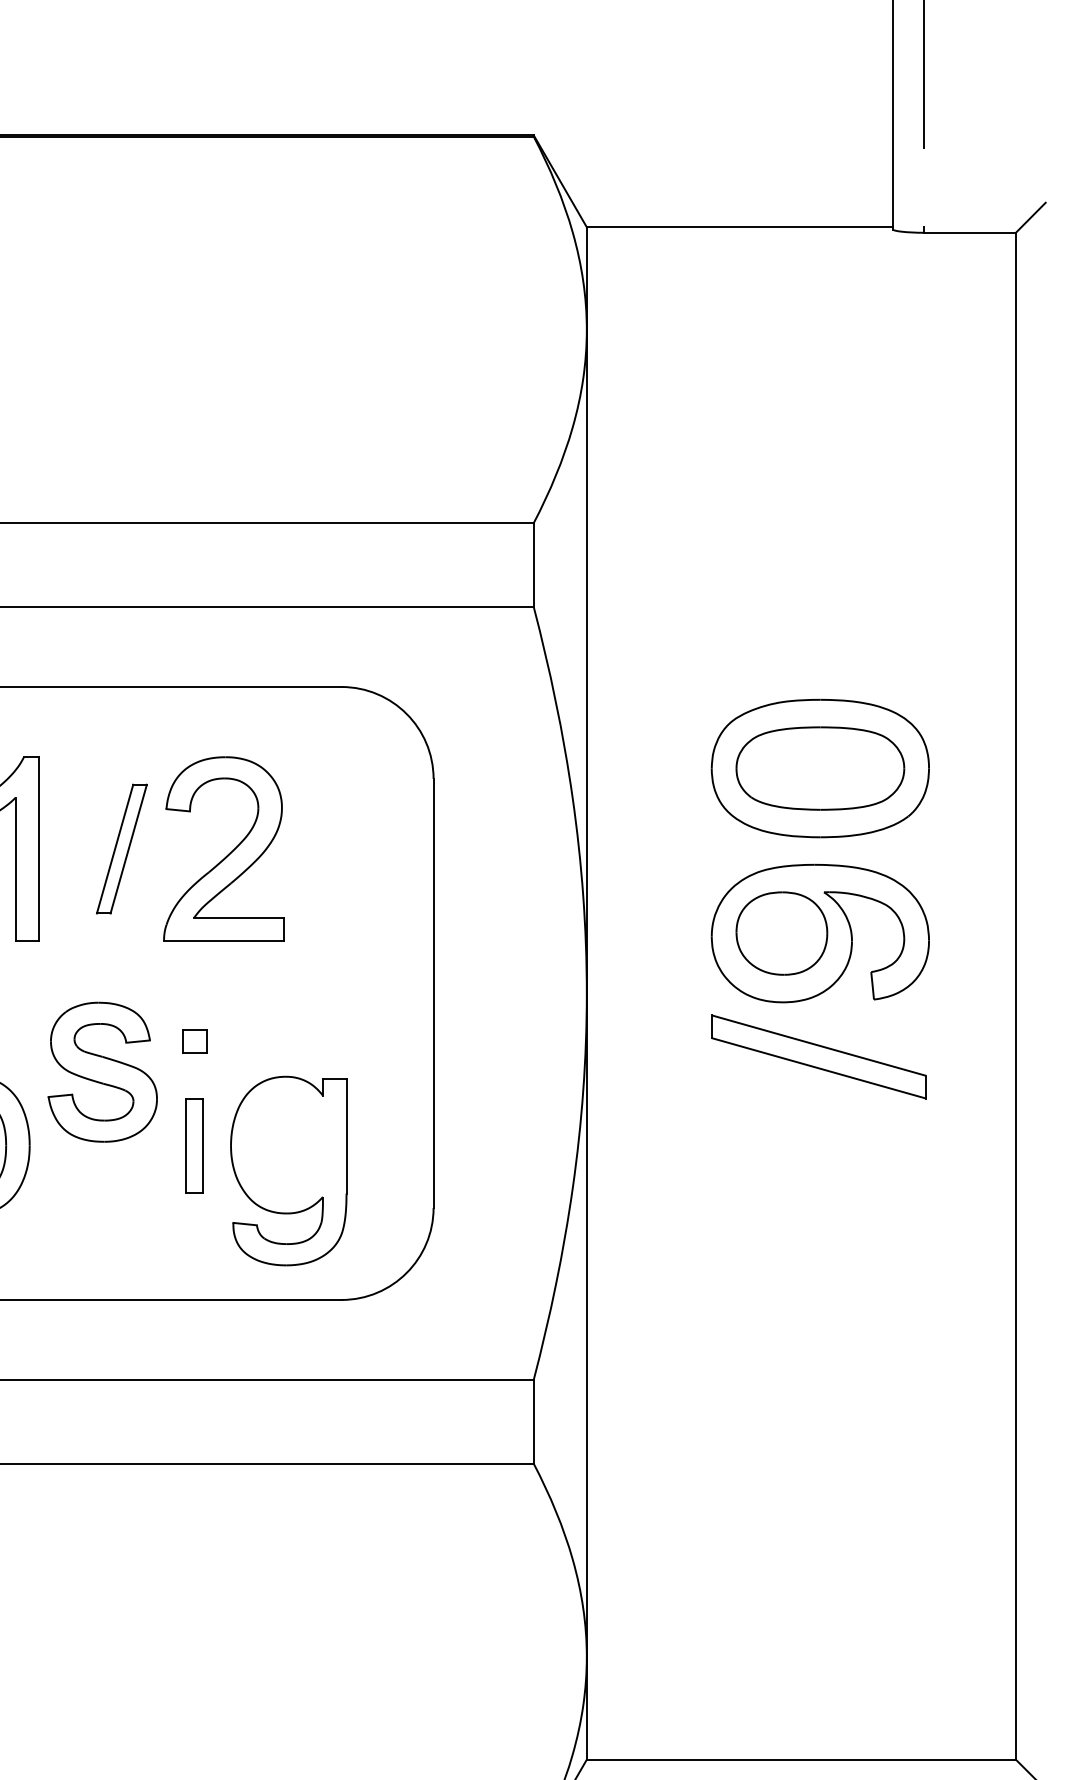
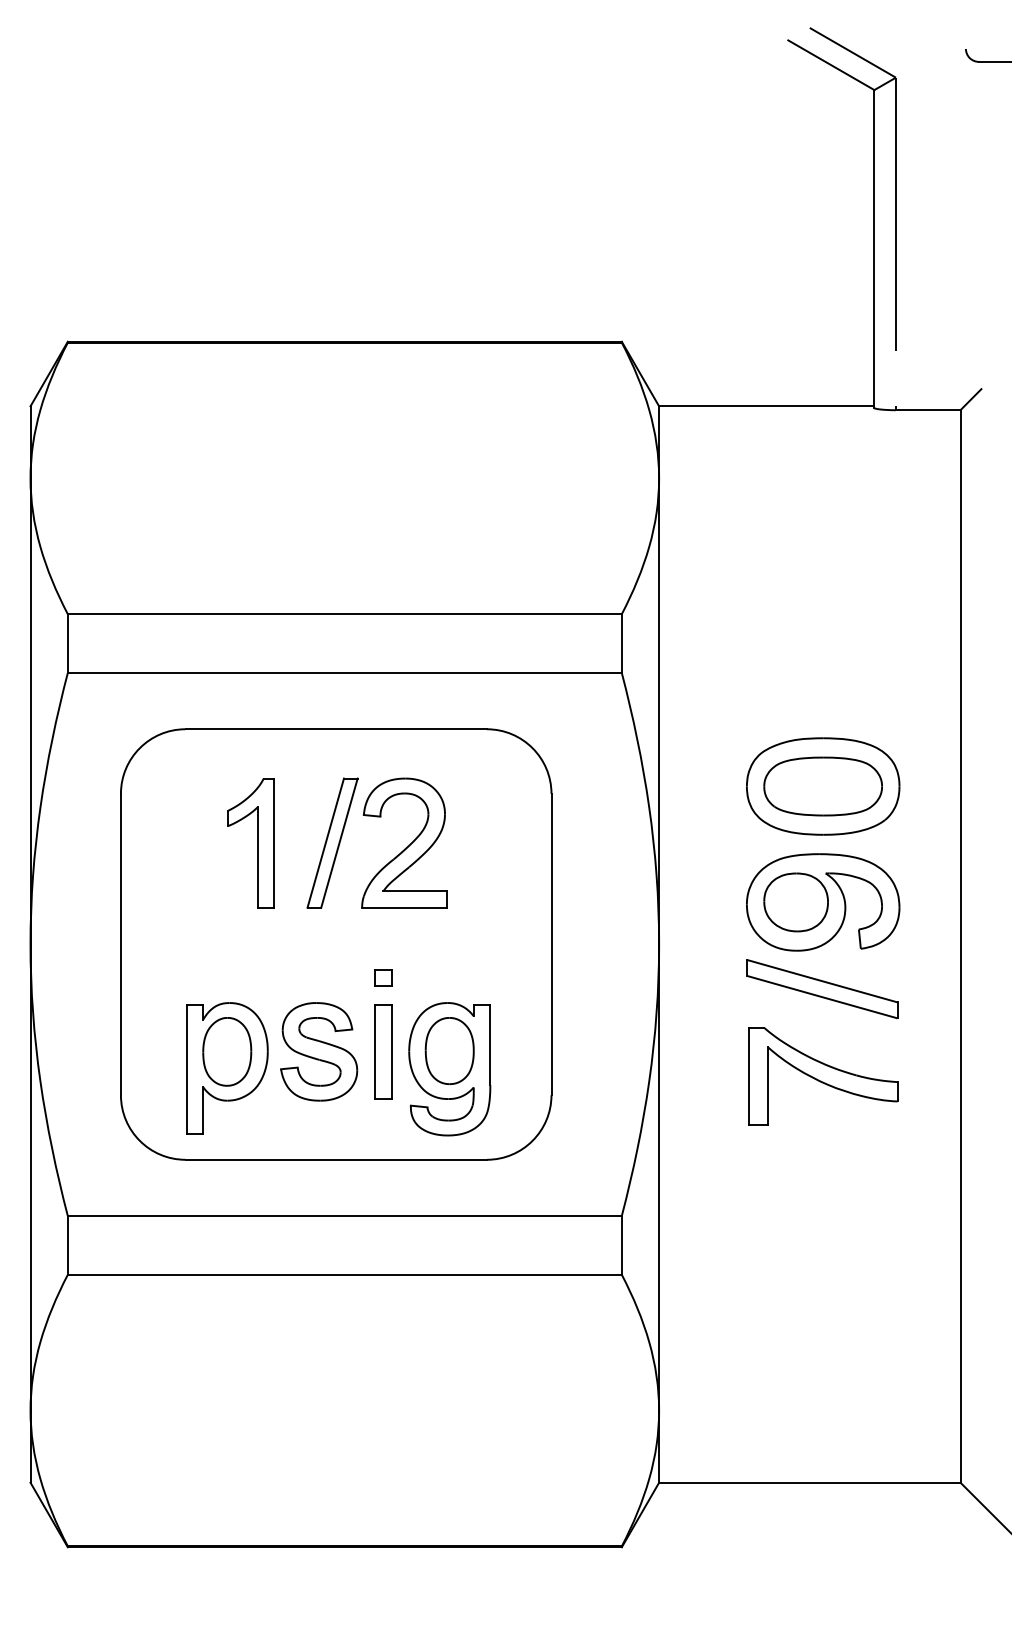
part: (121, 848) -> (332, 842), size x1.43
part: (103, 1071) -> (319, 1051), moved
part: (288, 1144) -> (449, 1050), added
part: (194, 1145) -> (383, 1051), size x1.43
part: (820, 1181) -> (823, 1076), added

